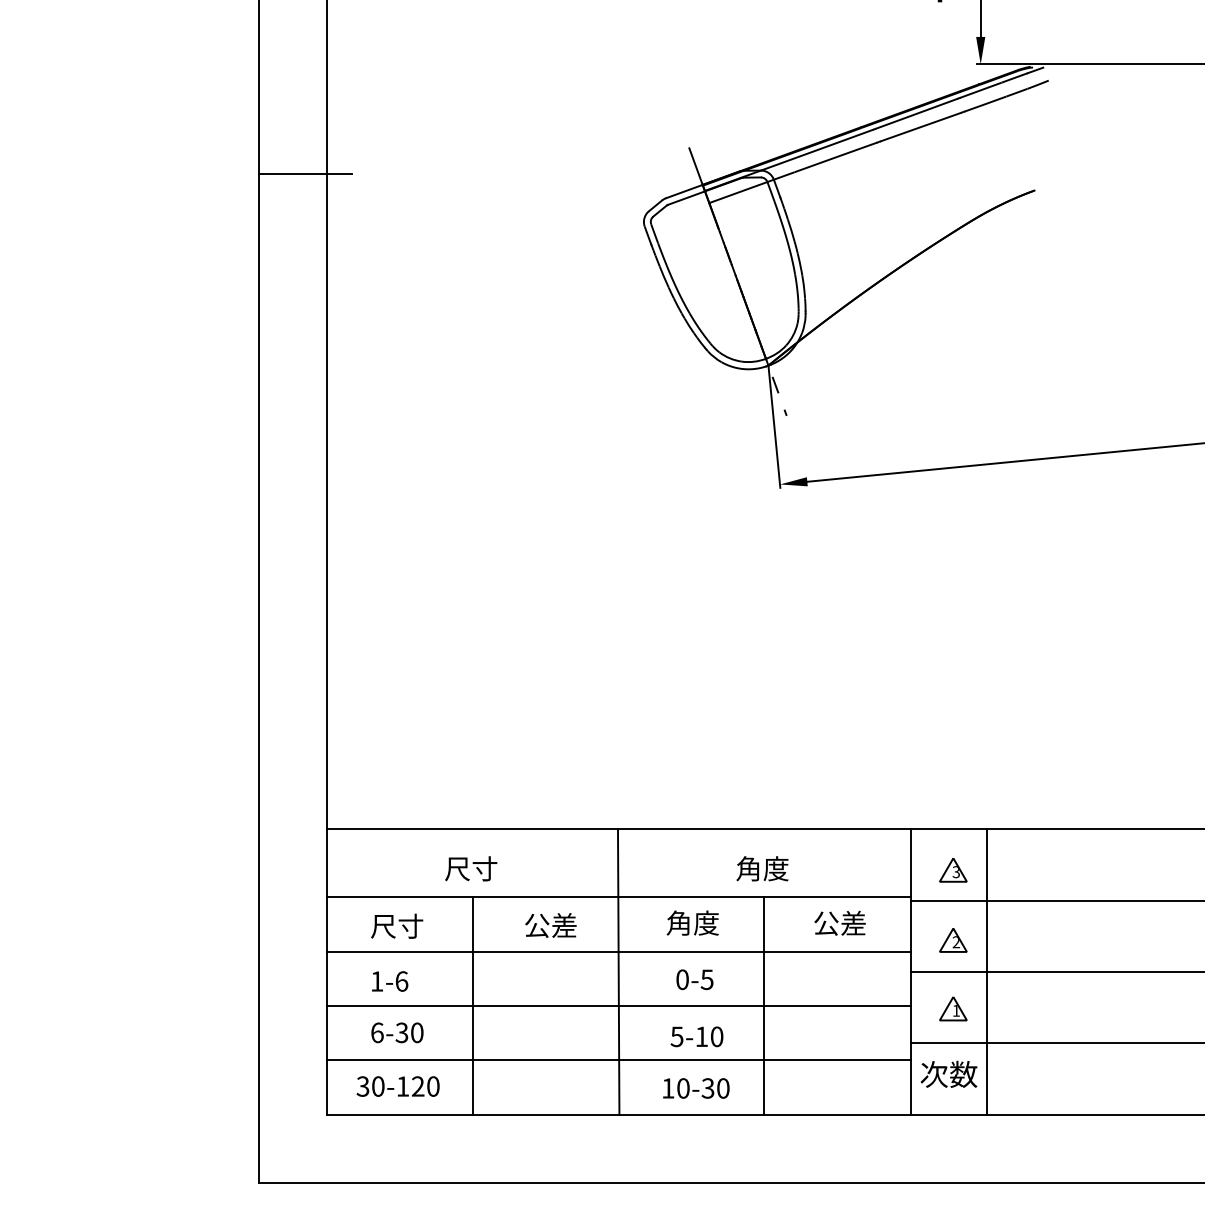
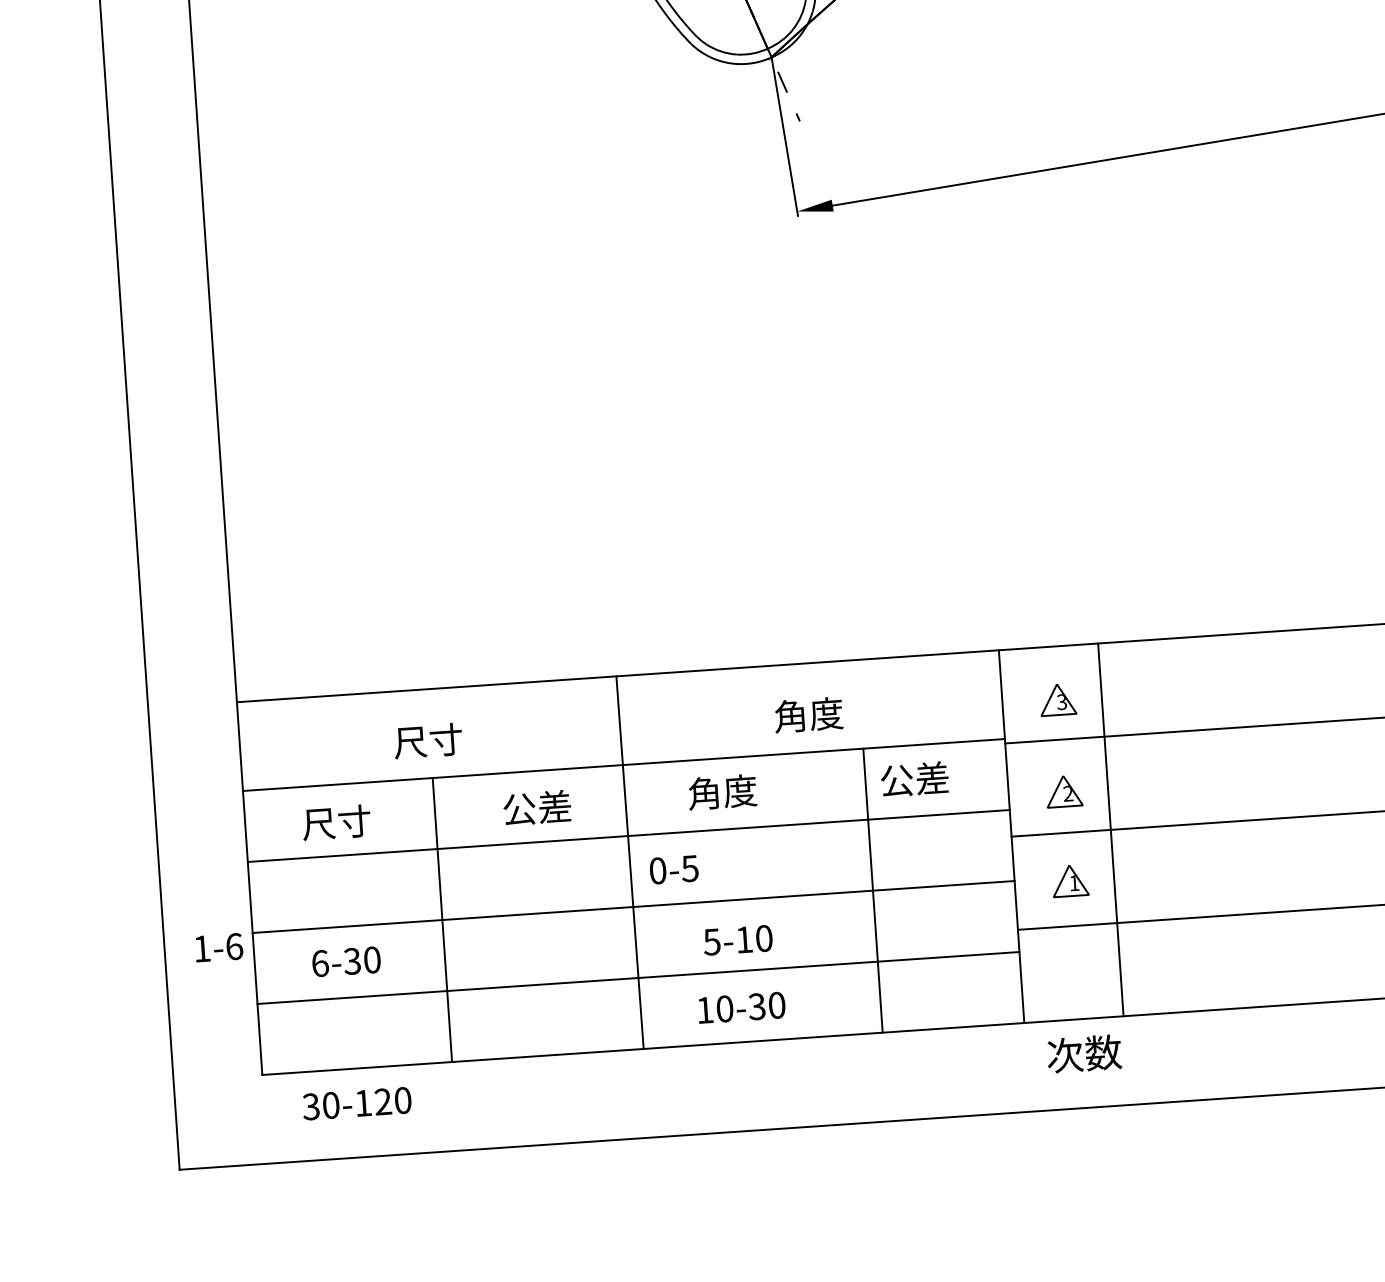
text: (694, 979) -> (673, 869), moved
text: (390, 981) -> (219, 947), moved
line: (764, 1005) -> (873, 890), moved
text: (948, 1073) -> (1083, 1052), moved
text: (397, 1086) -> (356, 1103), moved

